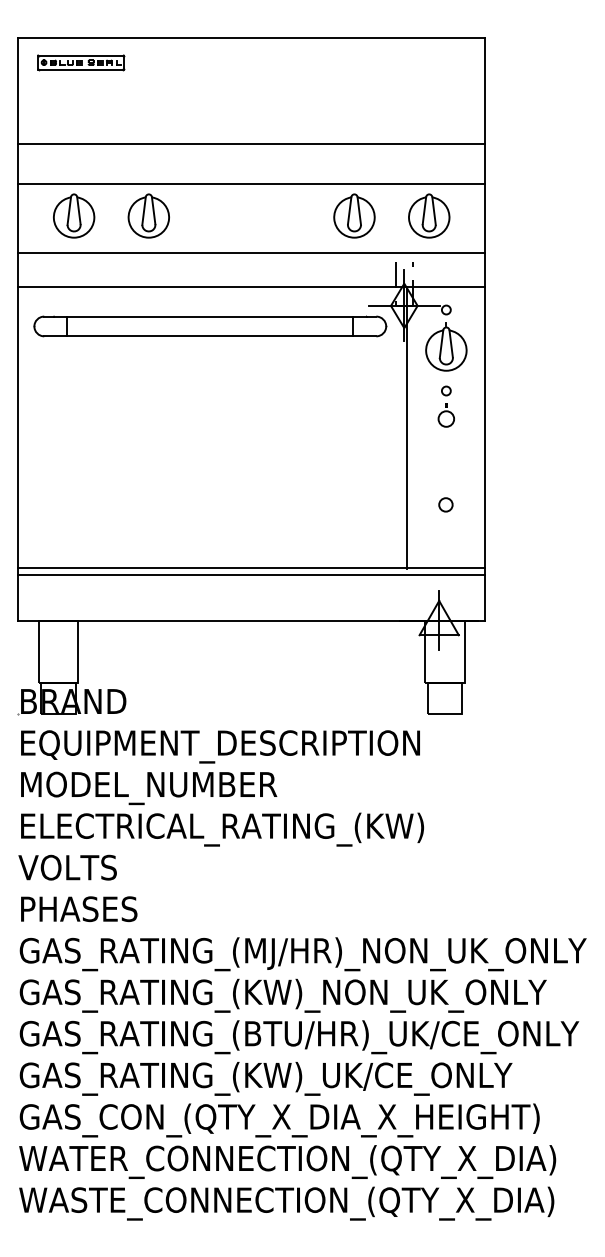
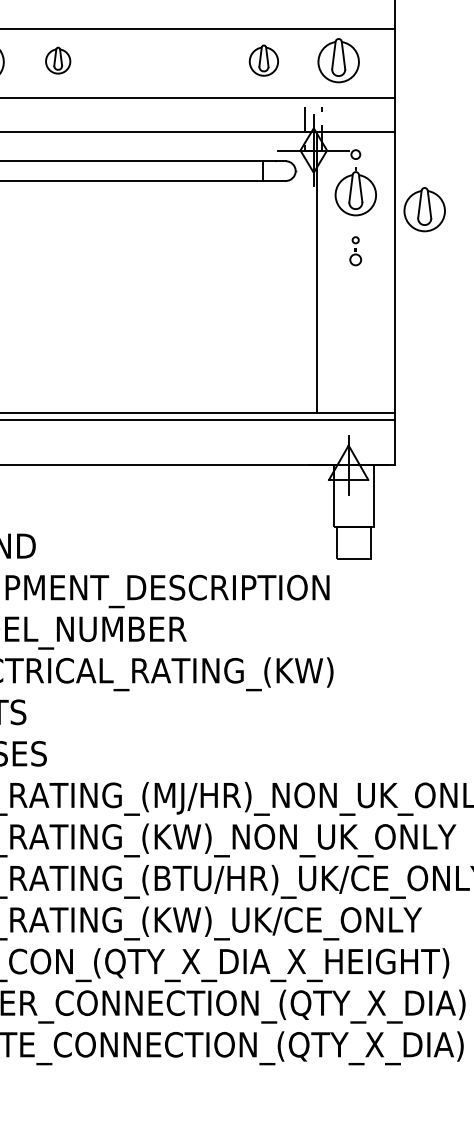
part: (148, 215) -> (57, 60), size x0.6
part: (354, 215) -> (263, 60), size x0.7
part: (515, 364) -> (424, 209), added
part: (445, 406) -> (354, 251), size x0.7
circle: (445, 504) -> (354, 349), removed

